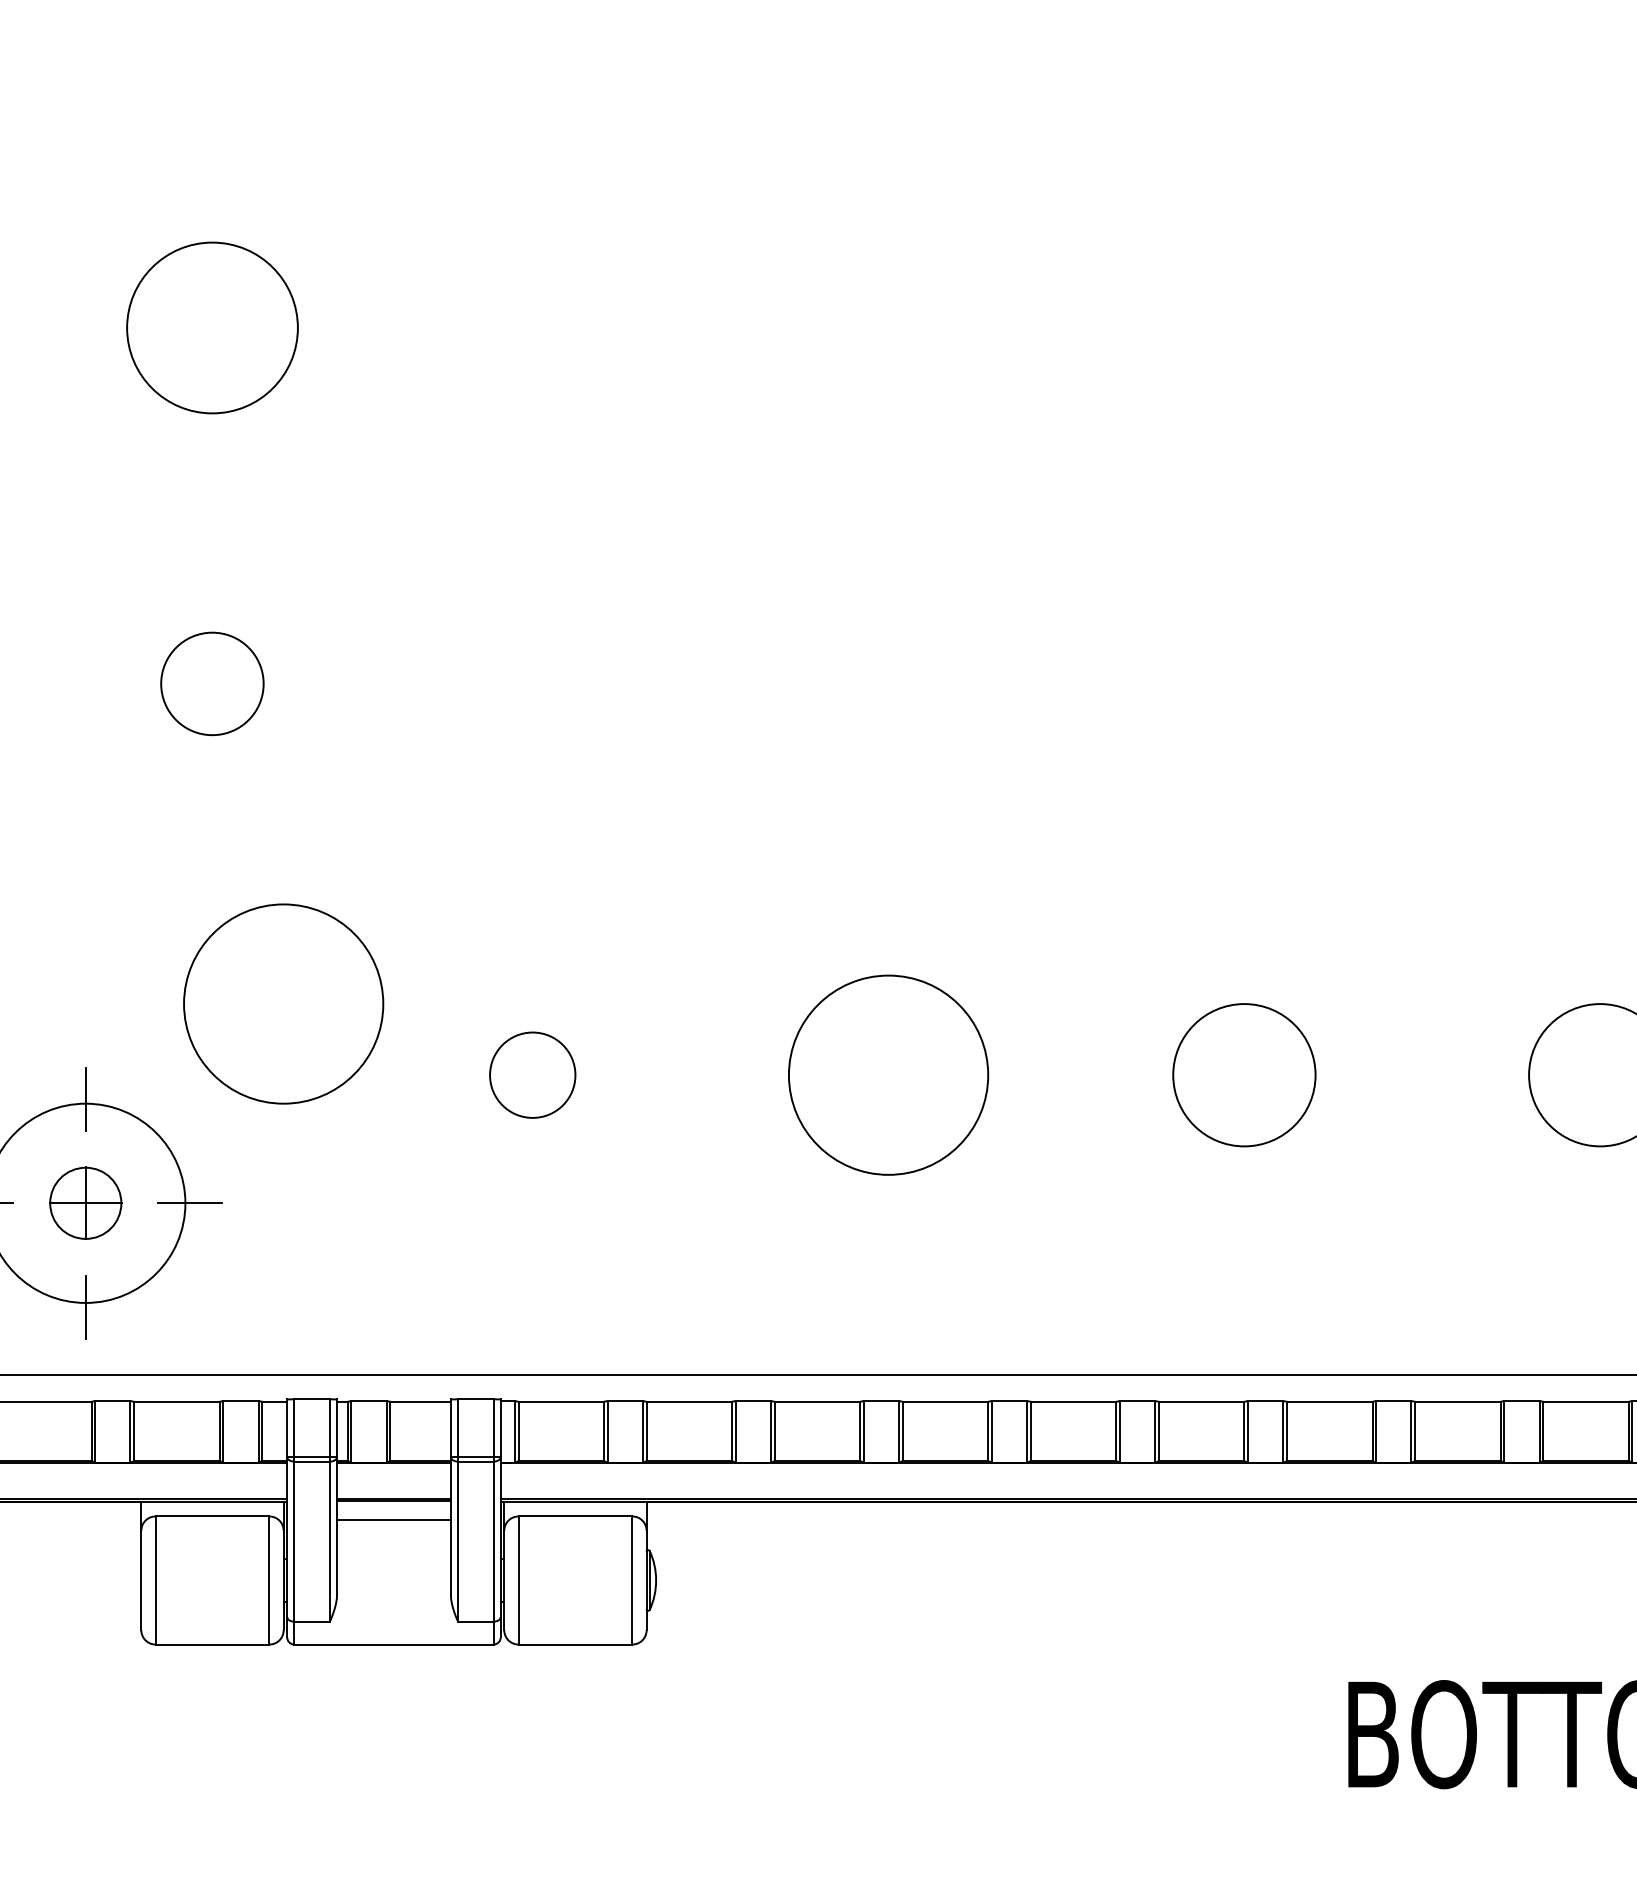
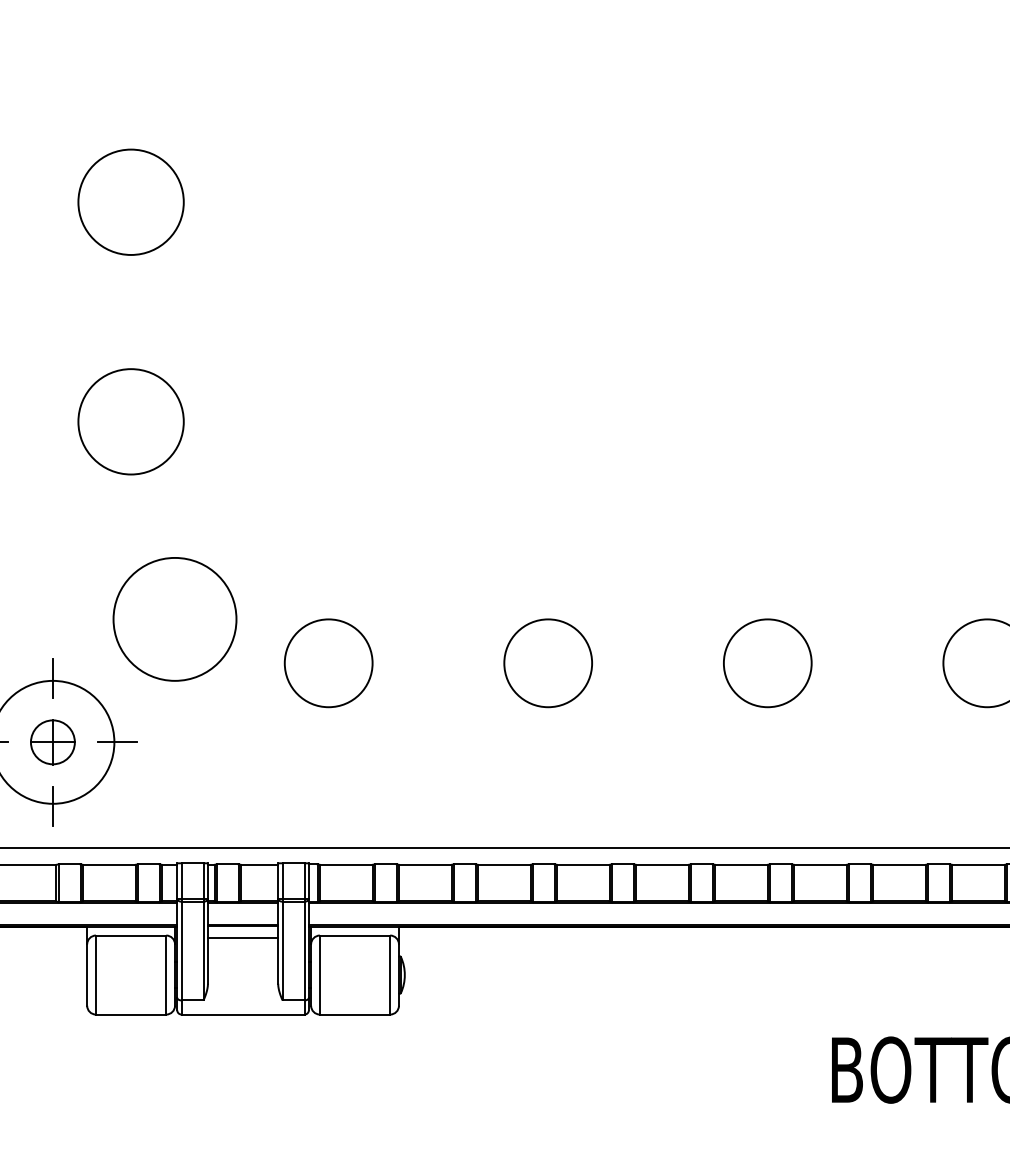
circle: (211, 683) -> (130, 421), size x1.67
circle: (532, 1075) -> (328, 663), size x1.67
circle: (889, 1075) -> (548, 663), size x0.71

